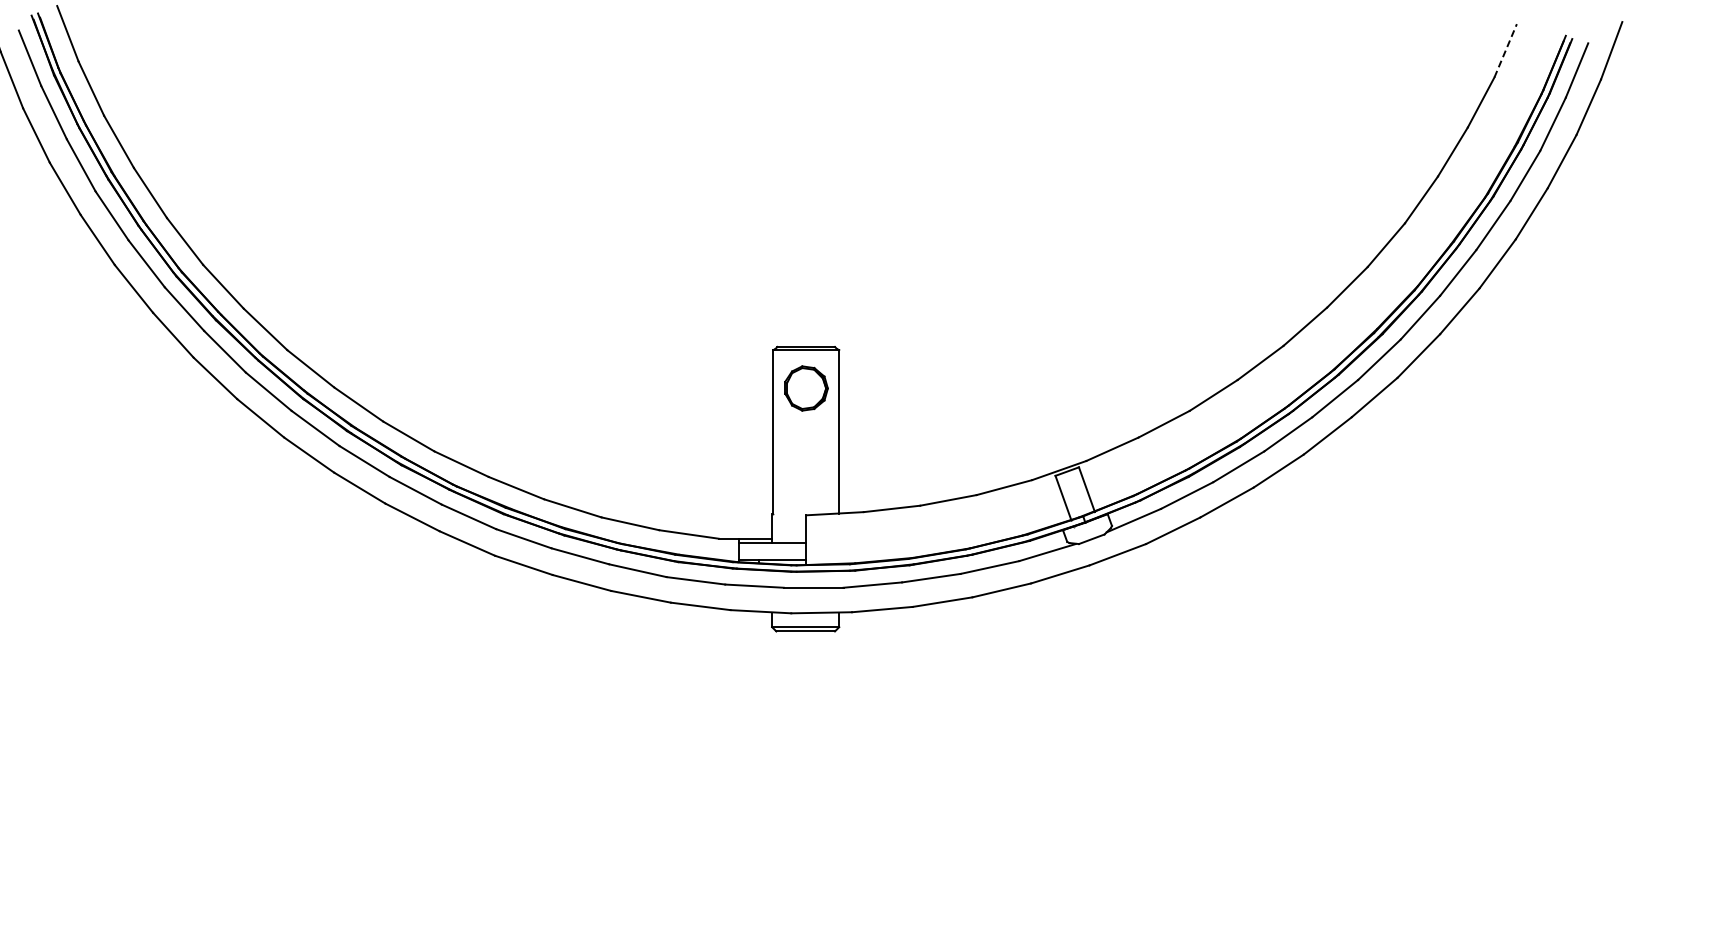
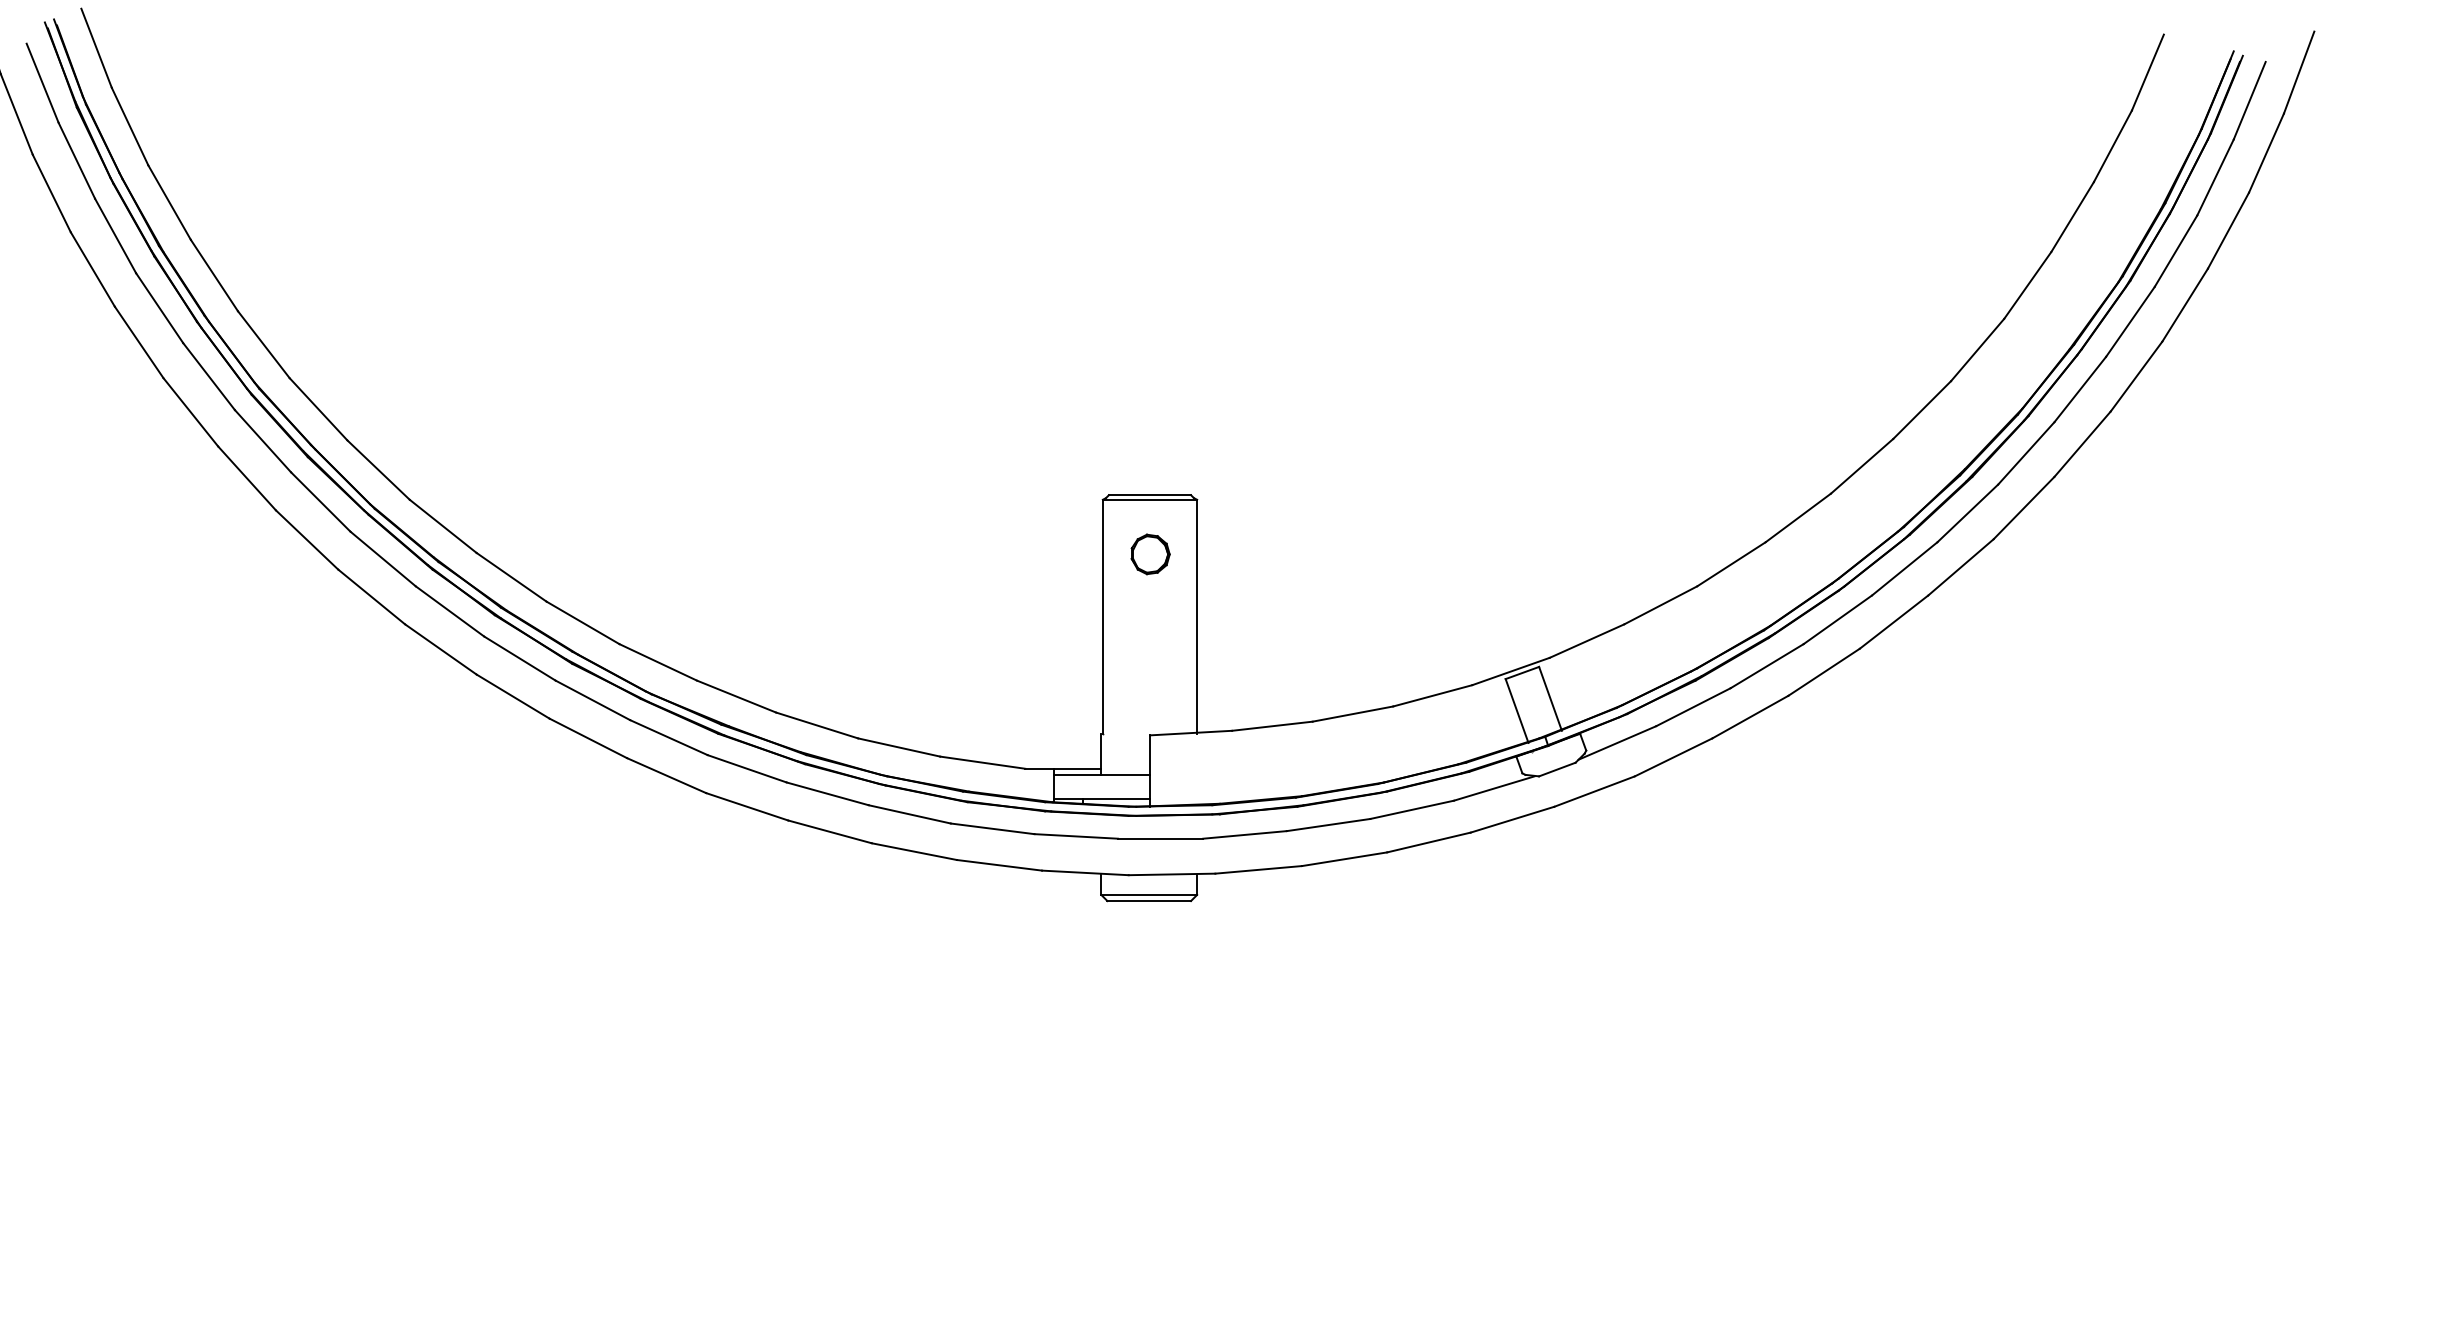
line: (1505, 50) -> (2147, 72), dashed -> solid
part: (806, 388) -> (1150, 554), size x0.62

